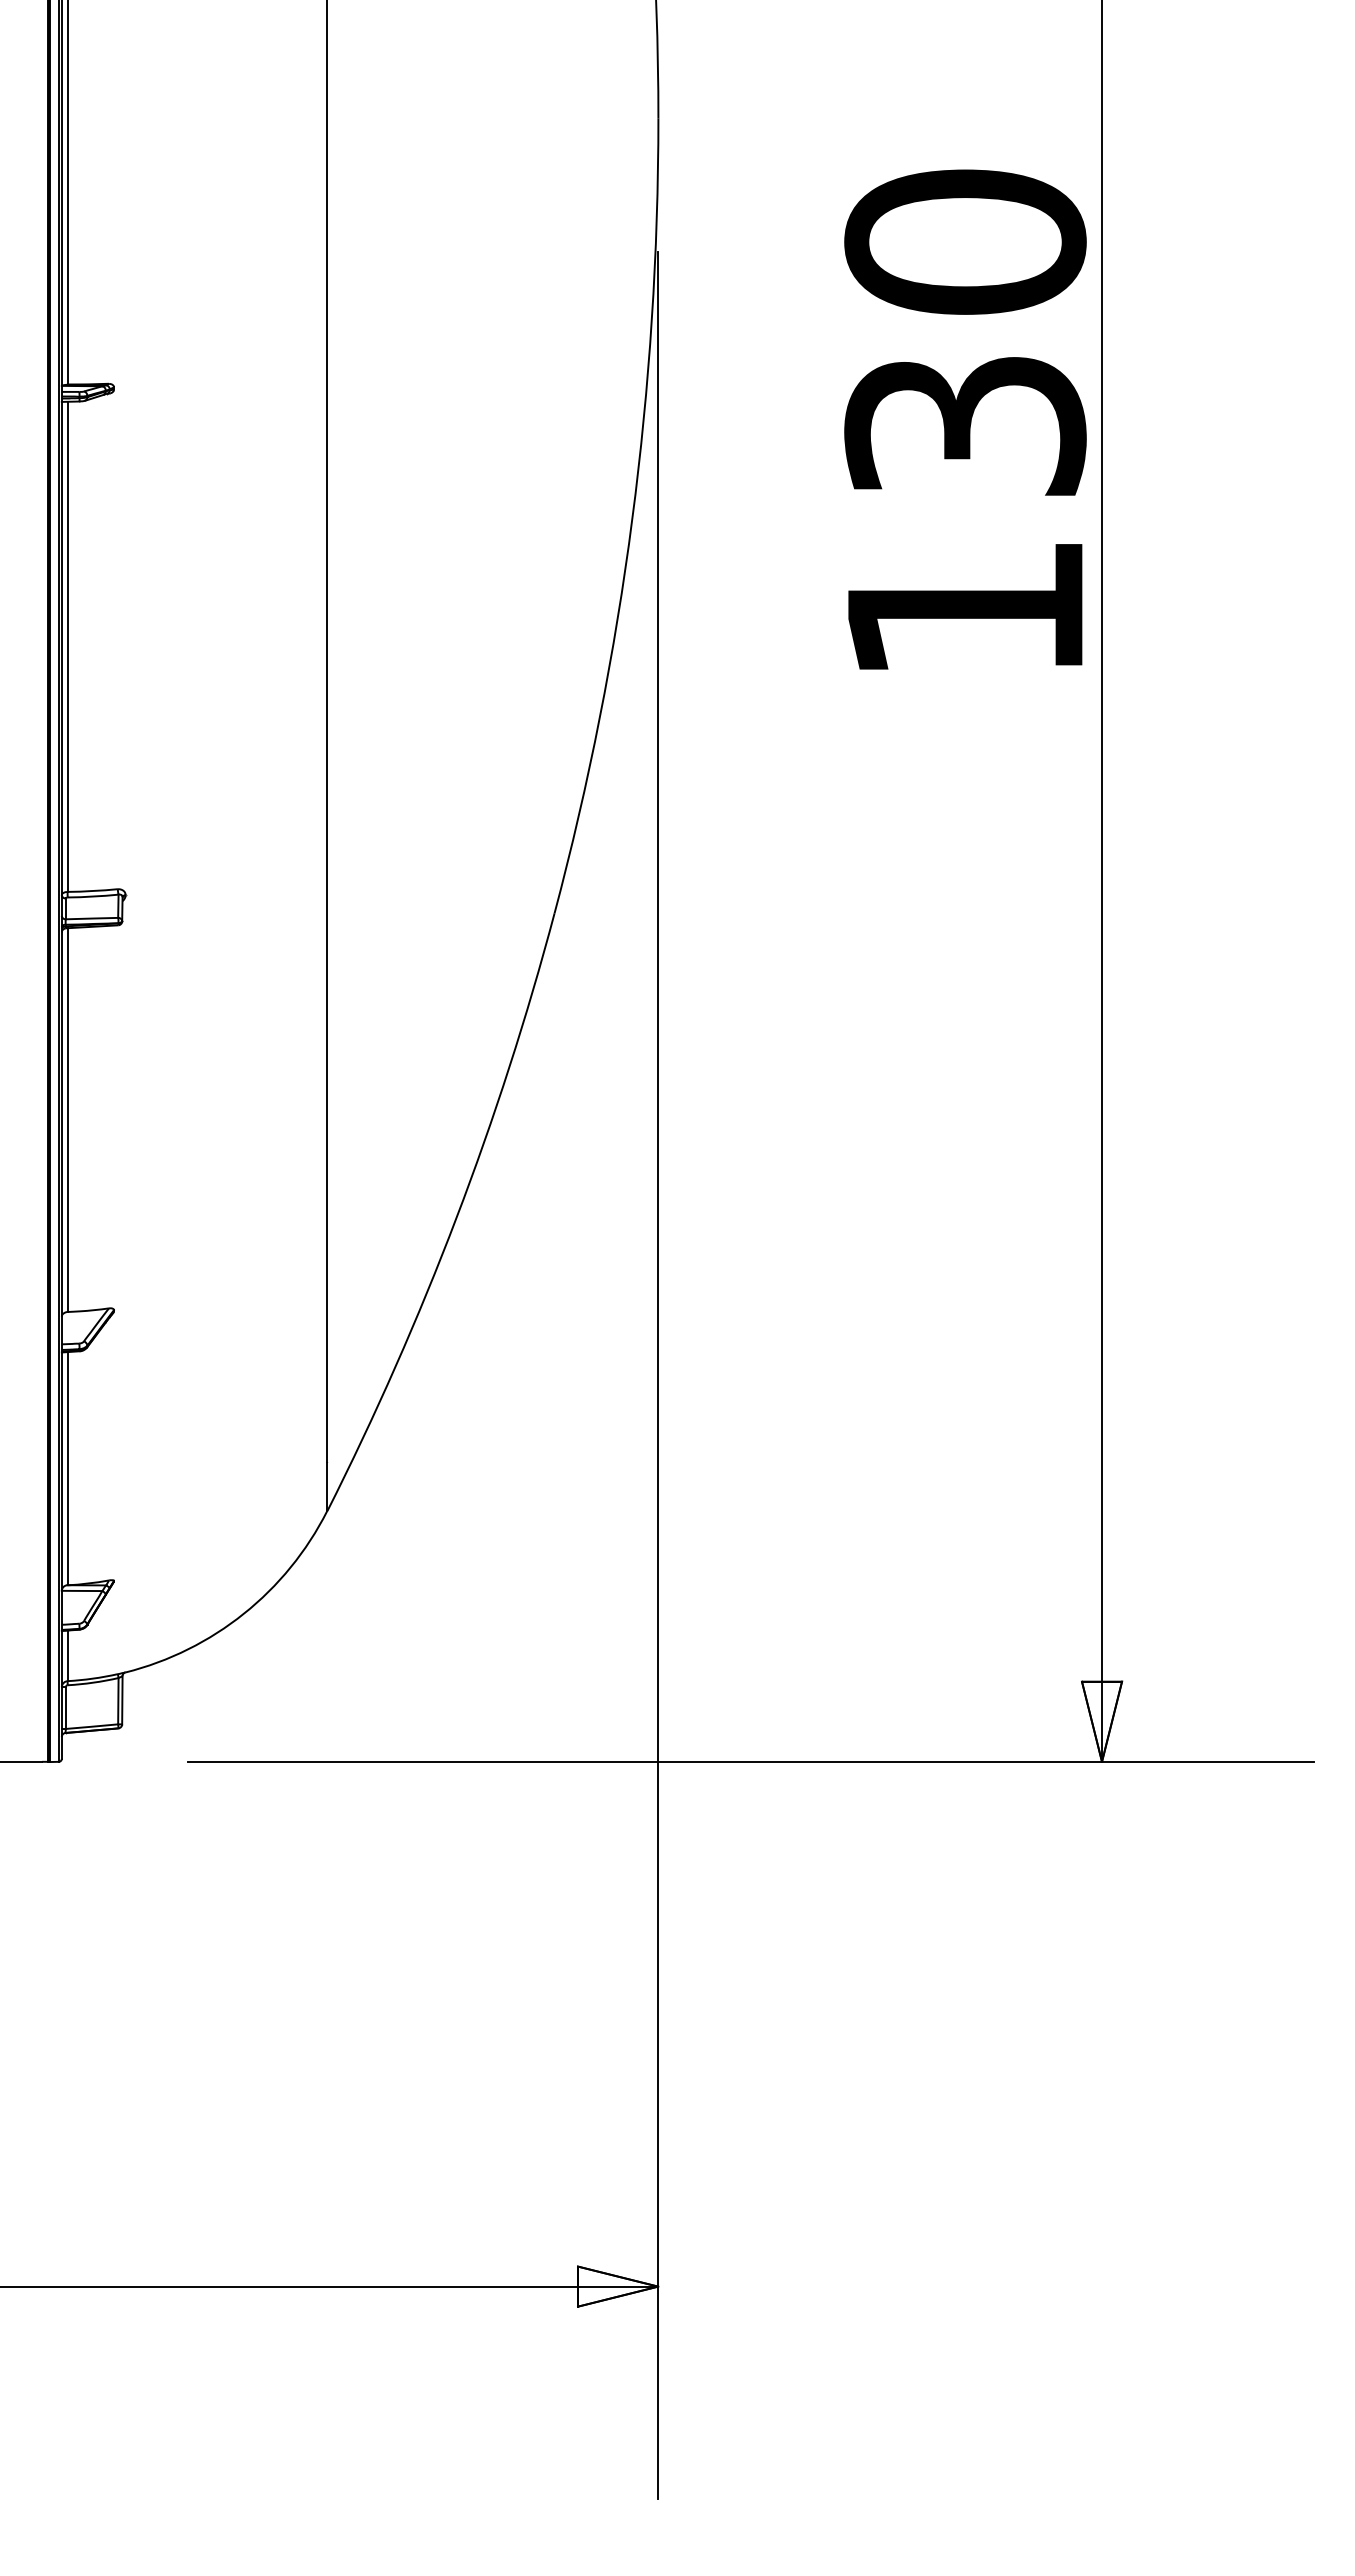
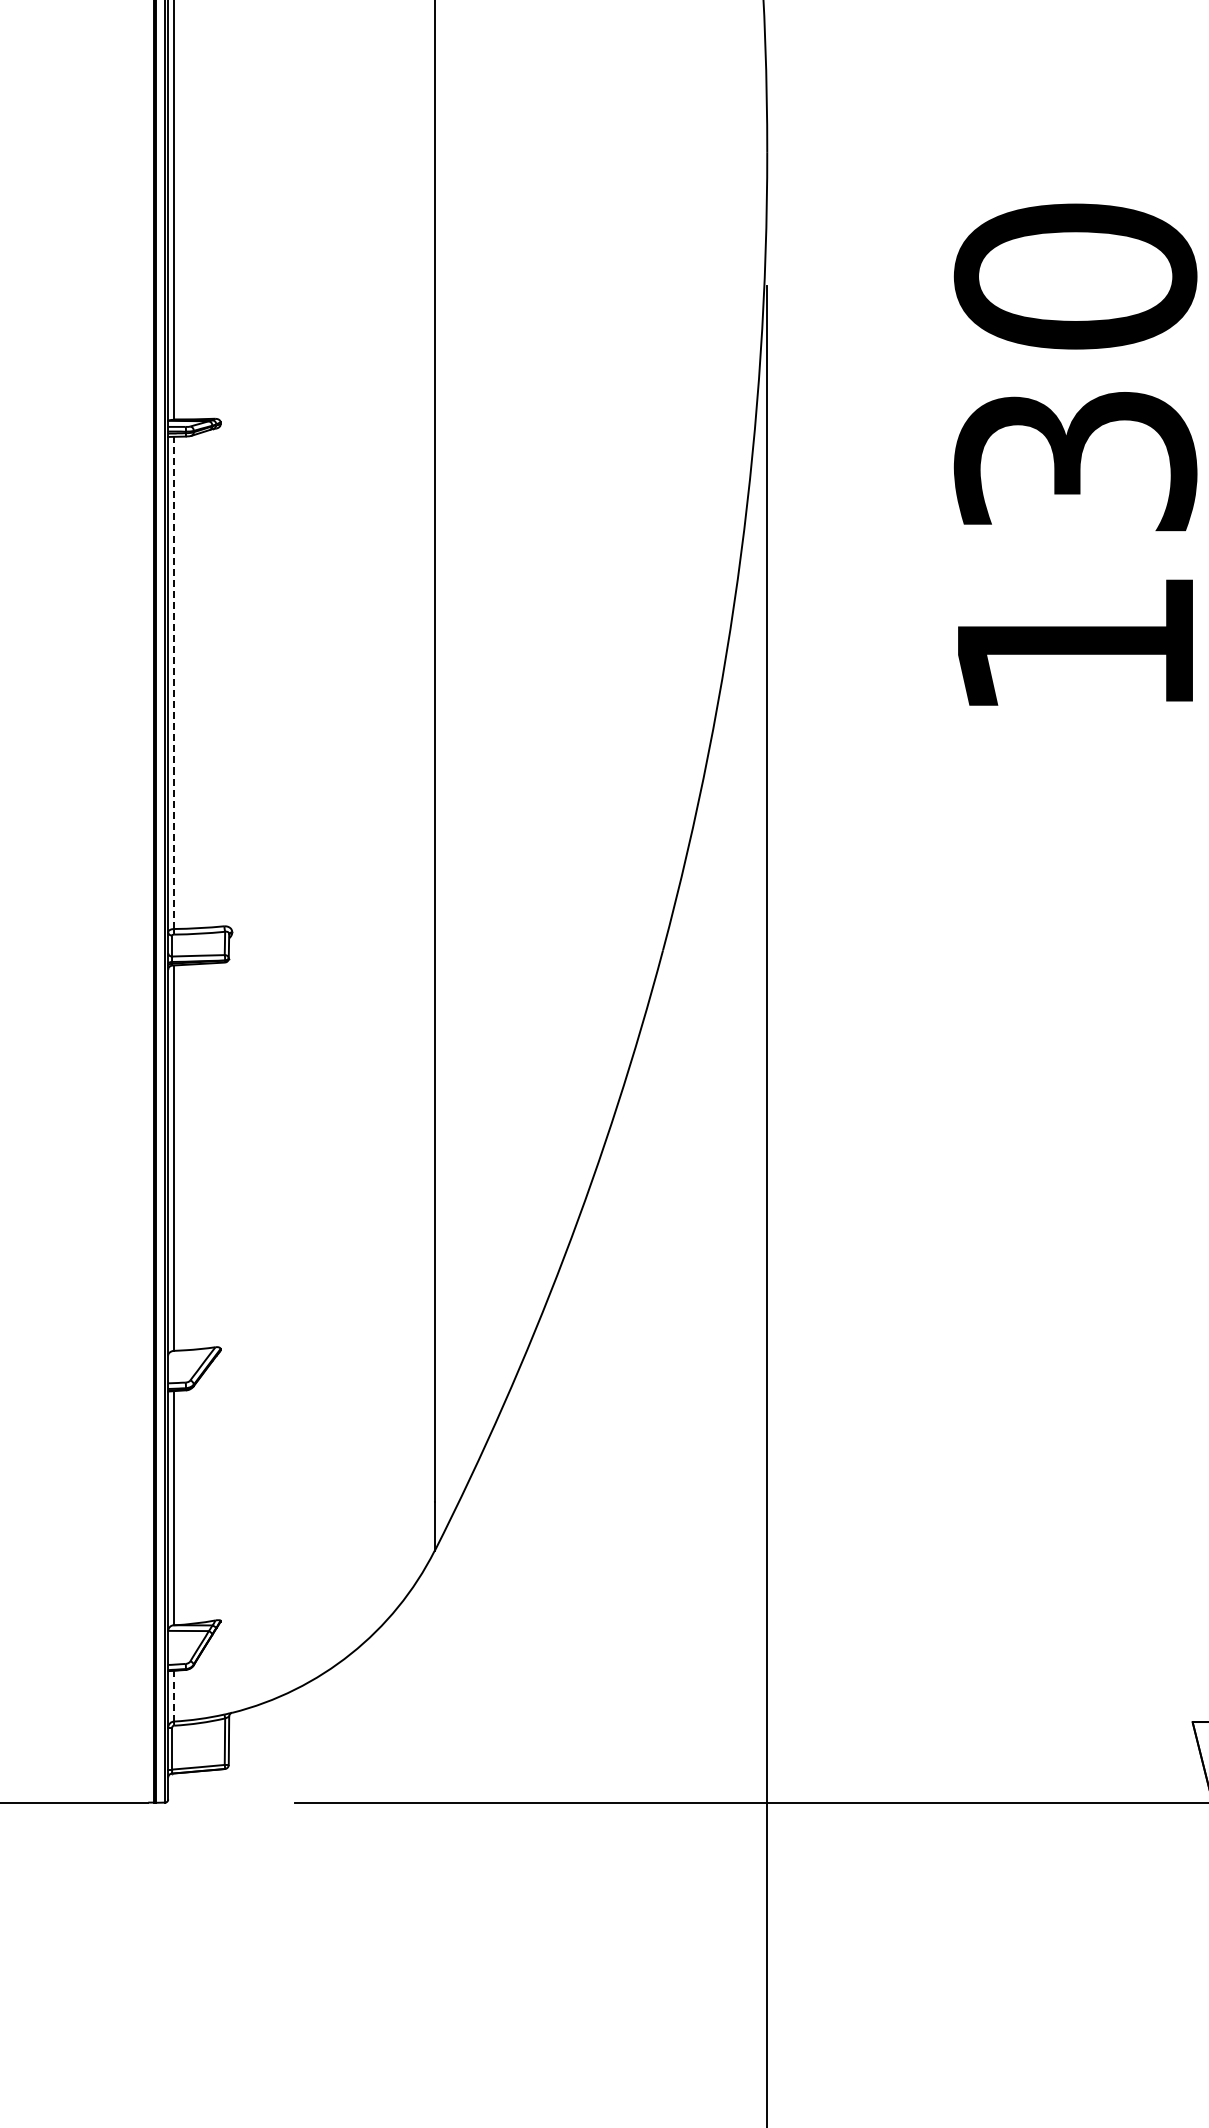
line: (67, 646) -> (173, 682), solid -> dashed
line: (67, 1655) -> (173, 1695), solid -> dashed

